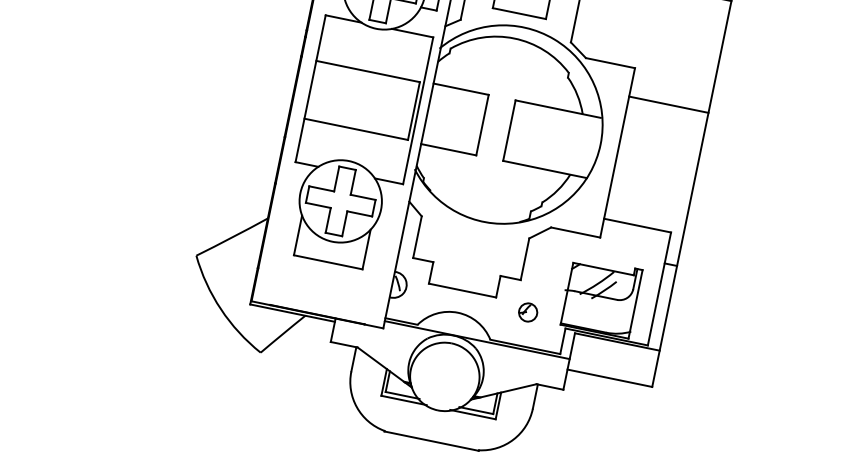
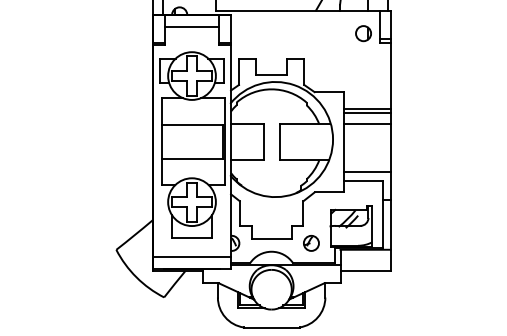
line: (666, 110) -> (366, 112), added
line: (662, 130) -> (366, 124), added
line: (645, 211) -> (366, 172), added
line: (322, 295) -> (192, 257), added
part: (528, 312) -> (311, 243), size x1.43

